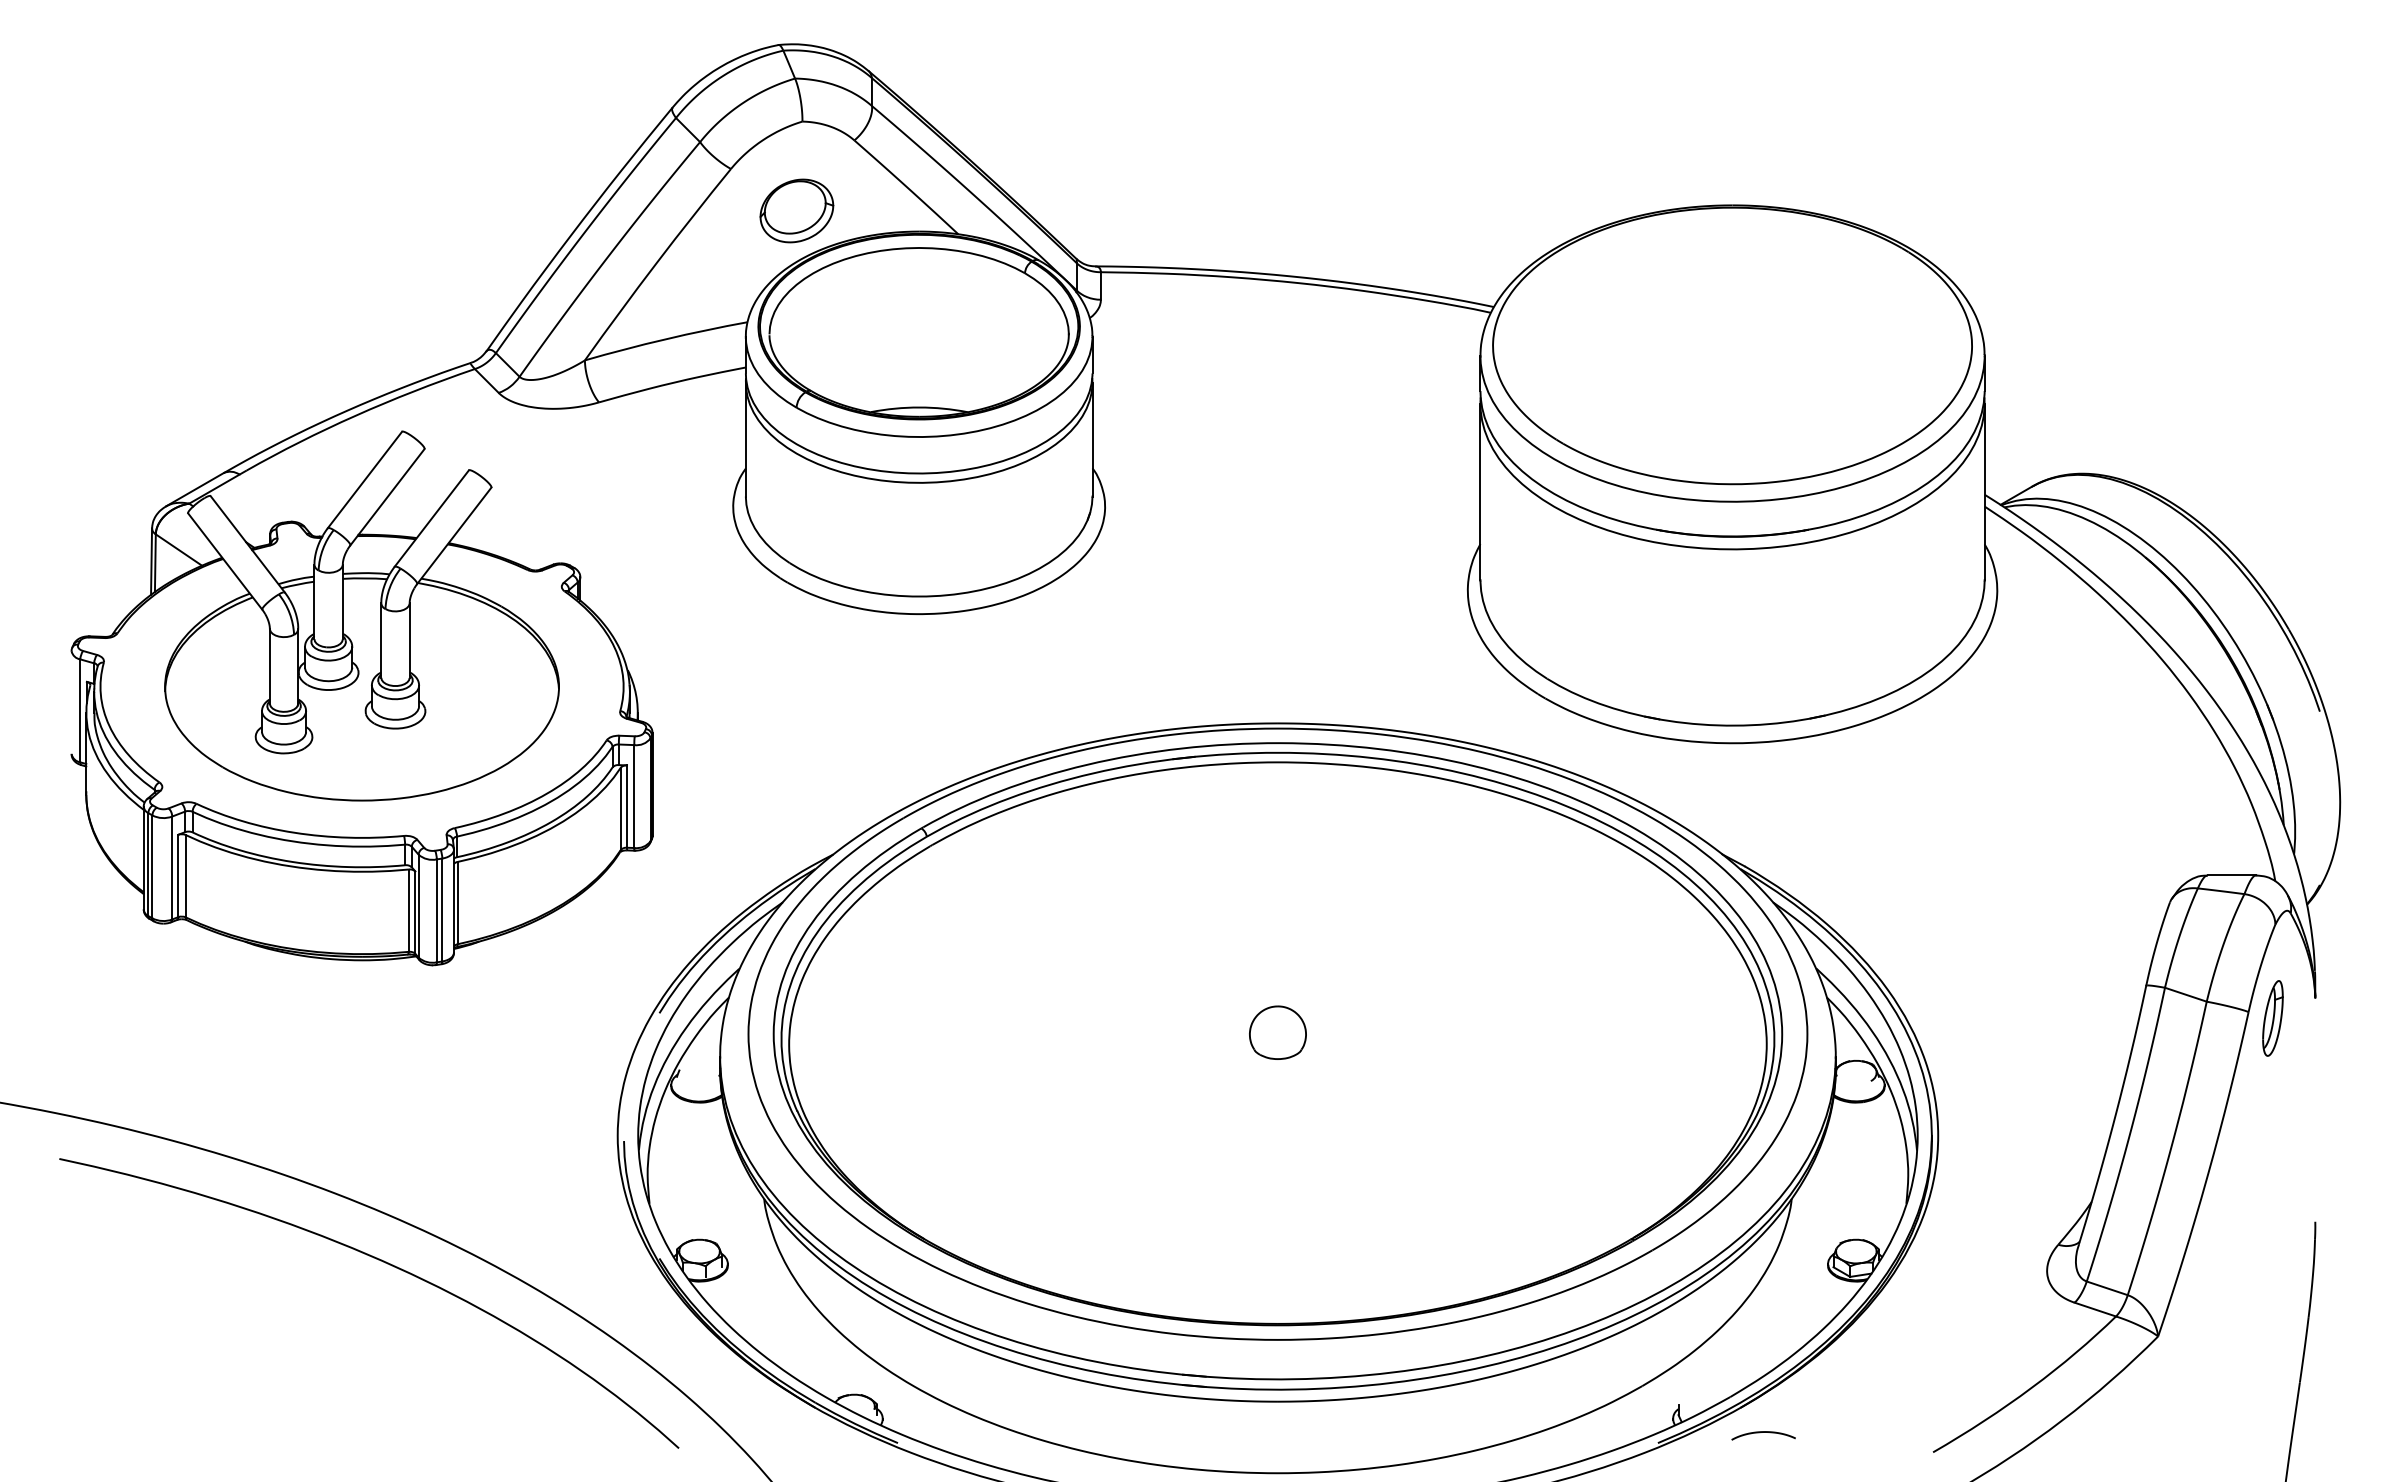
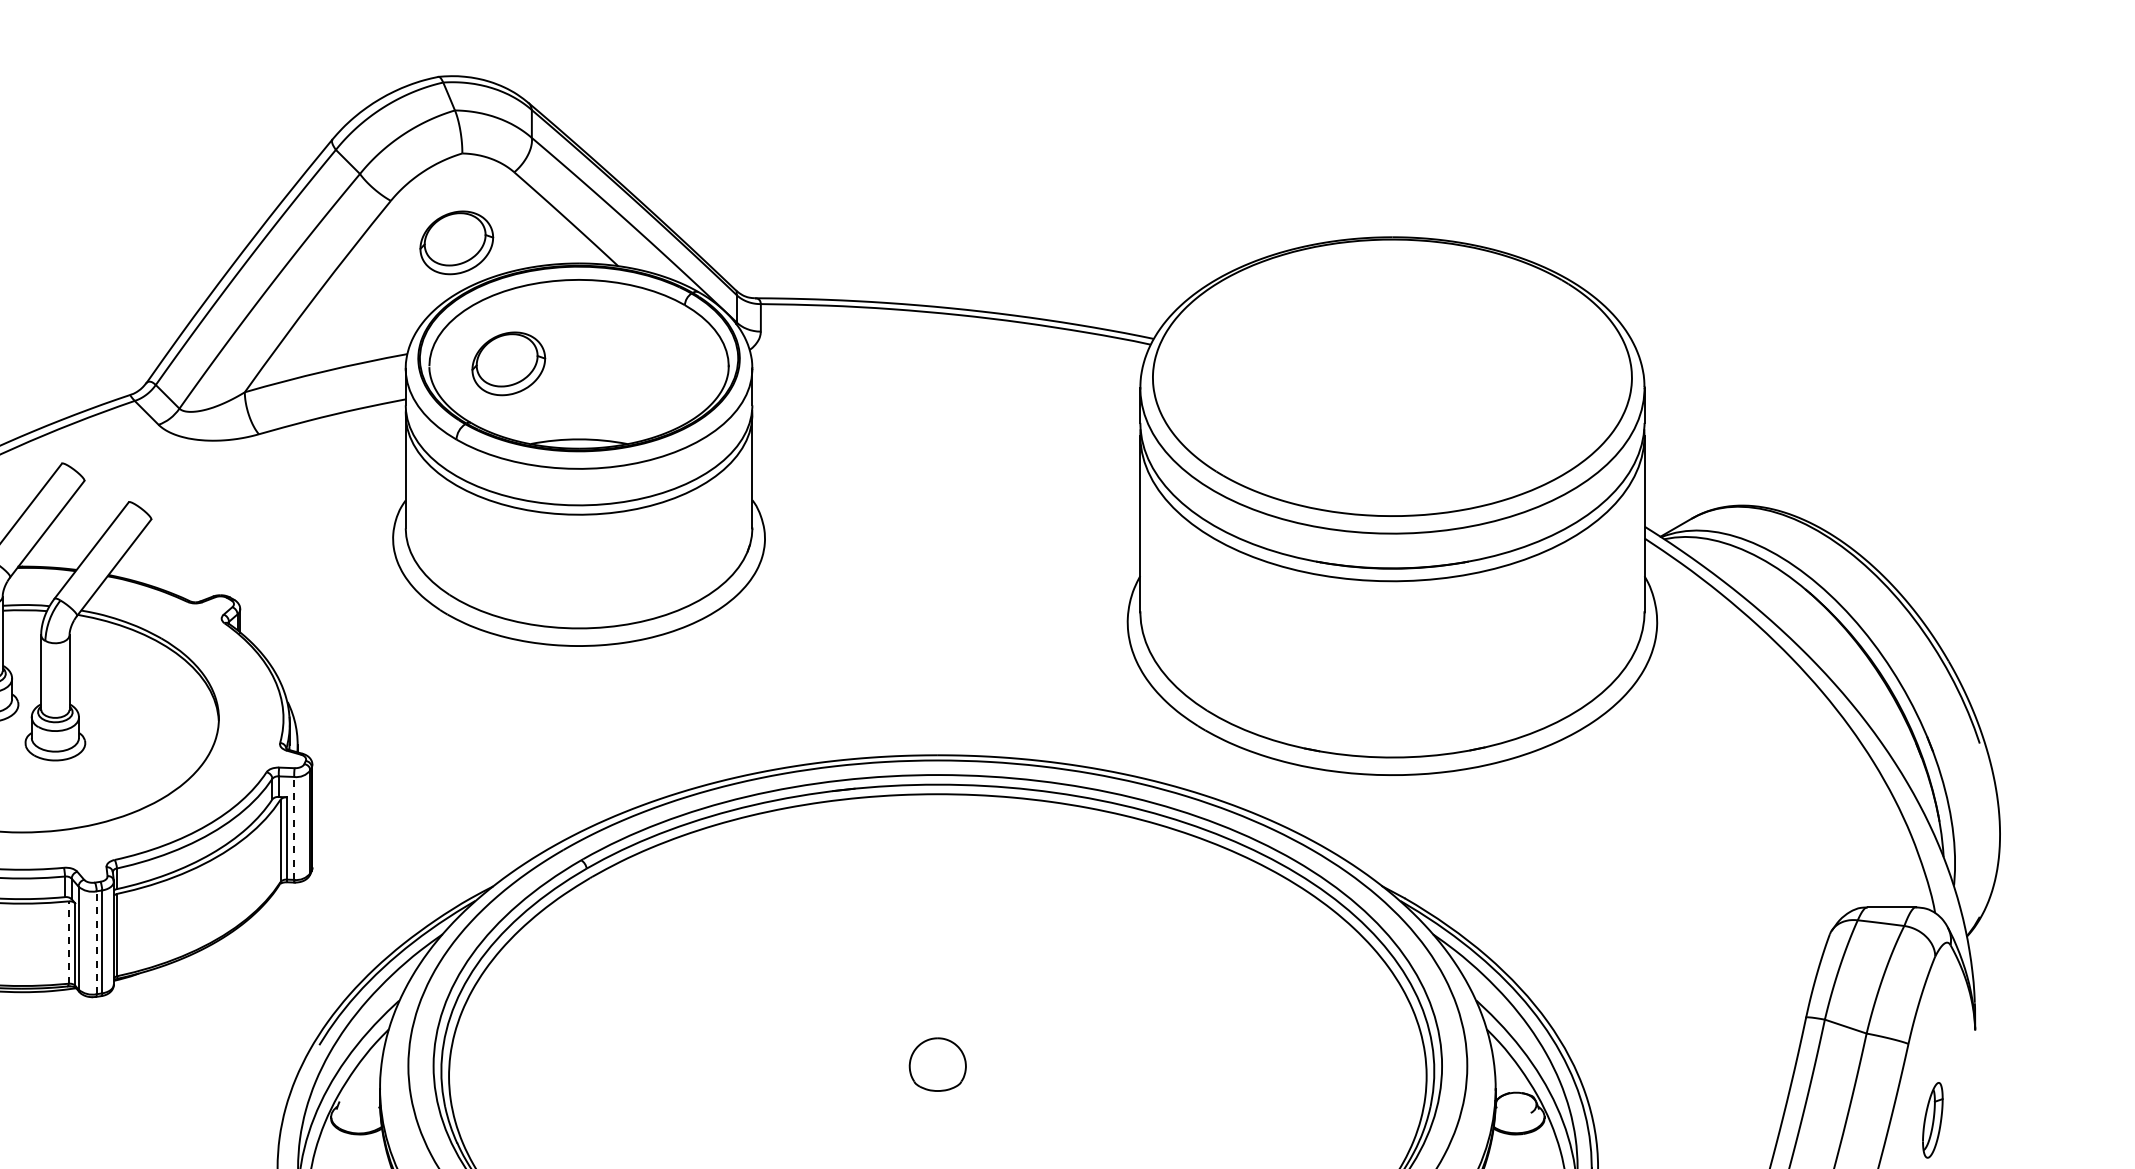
part: (848, 331) -> (508, 363), added
line: (634, 796) -> (294, 828), solid -> dashed
line: (408, 910) -> (68, 942), solid -> dashed
line: (436, 910) -> (96, 942), solid -> dashed
part: (2272, 1018) -> (1932, 1120), moved

